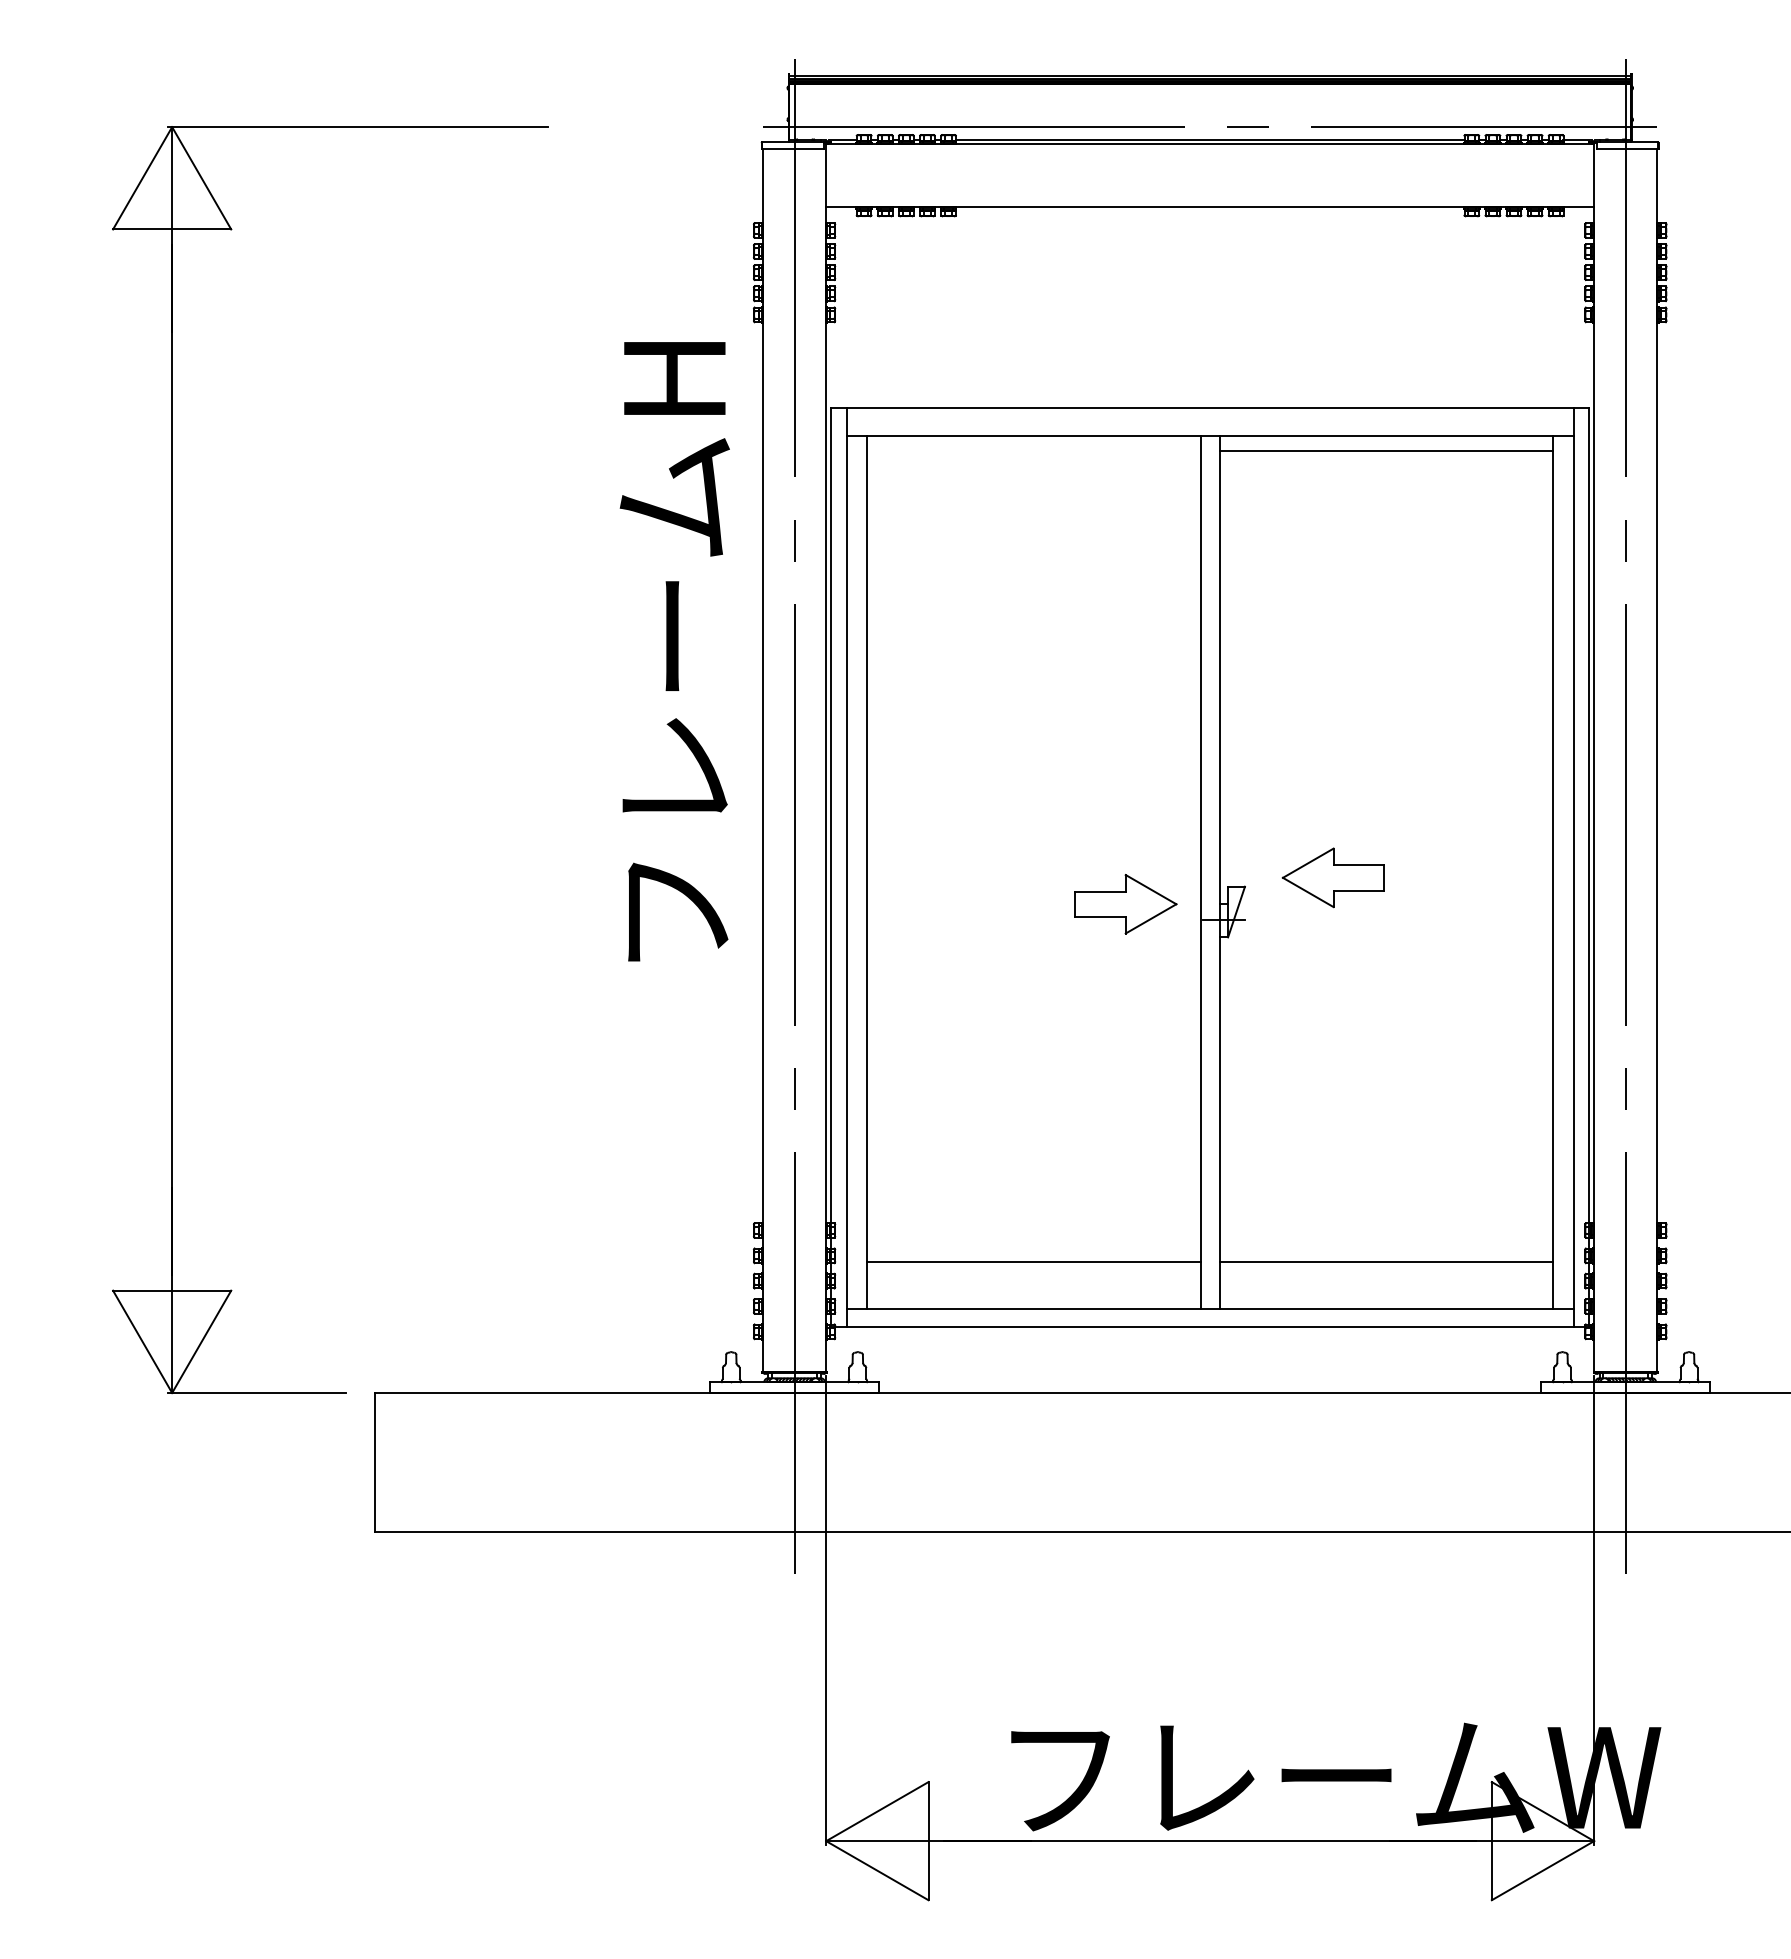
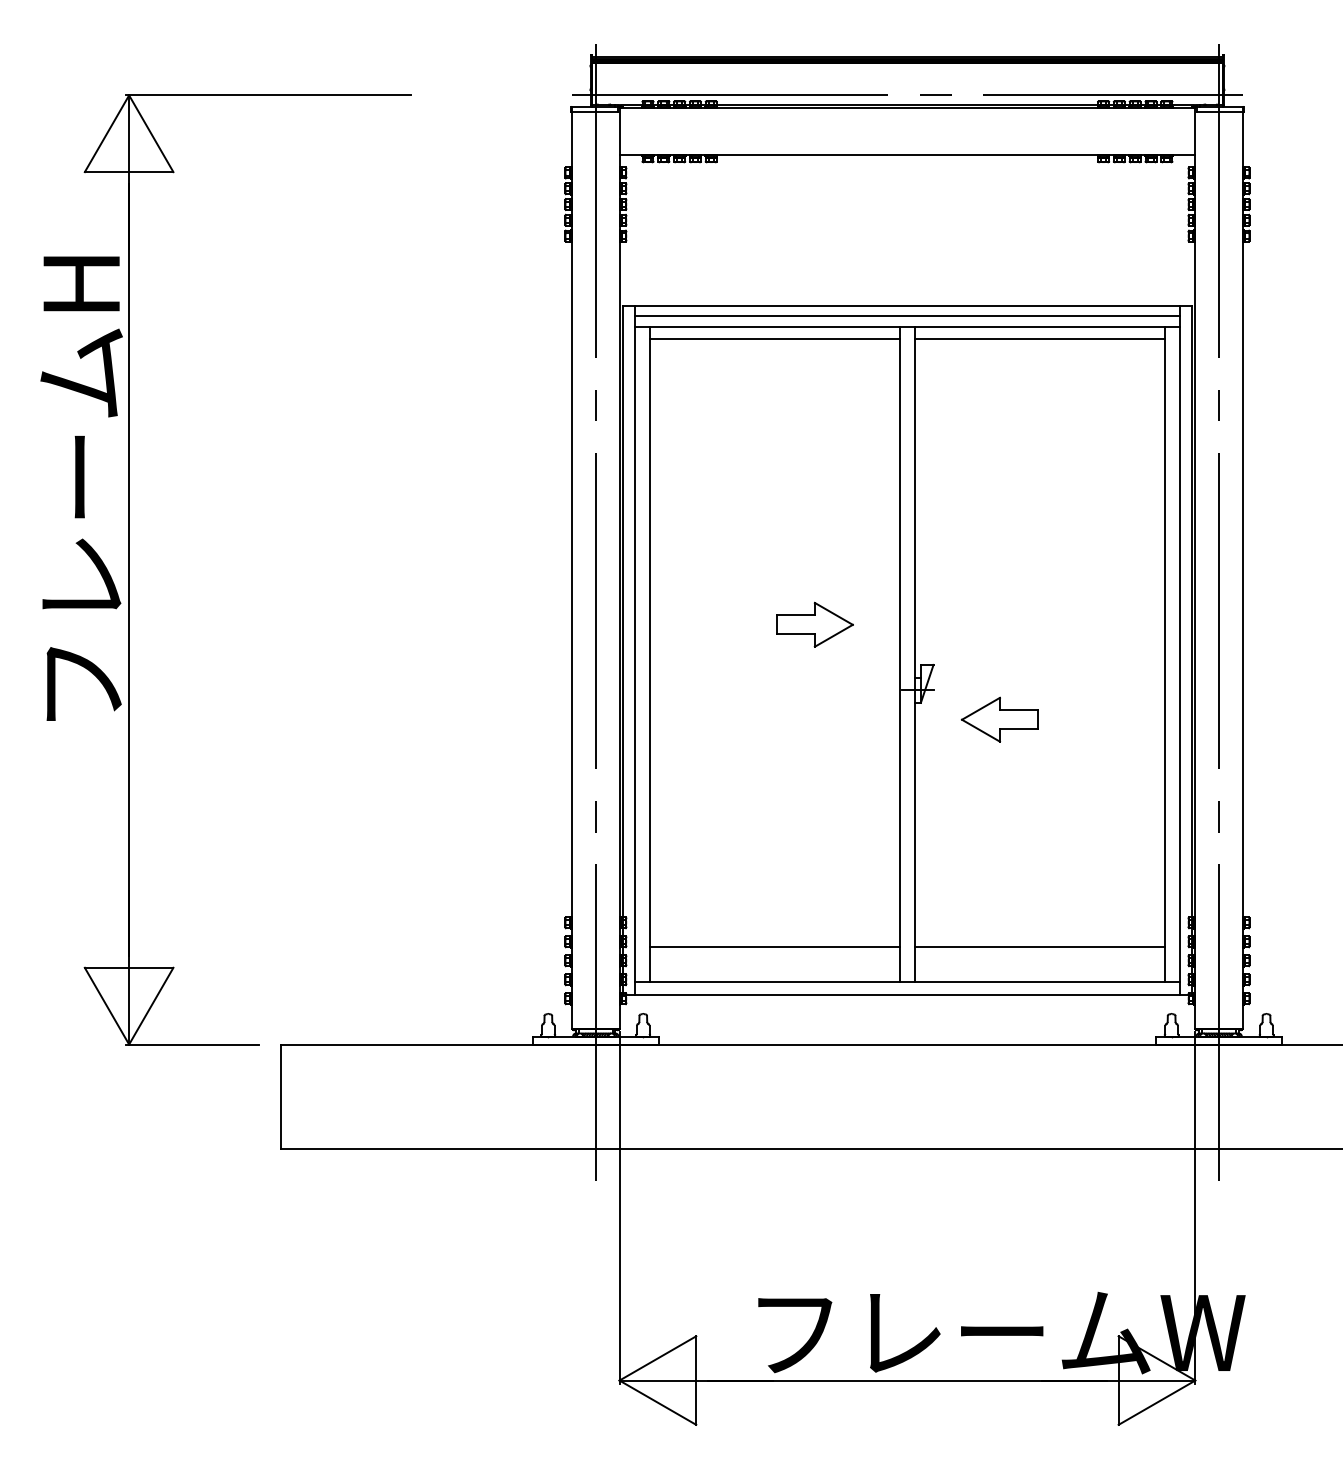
line: (1209, 421) -> (906, 316), added
line: (1033, 451) -> (774, 338), added
text: (674, 651) -> (81, 488), moved
part: (1332, 877) -> (999, 719), moved
part: (1125, 904) -> (814, 625), moved

